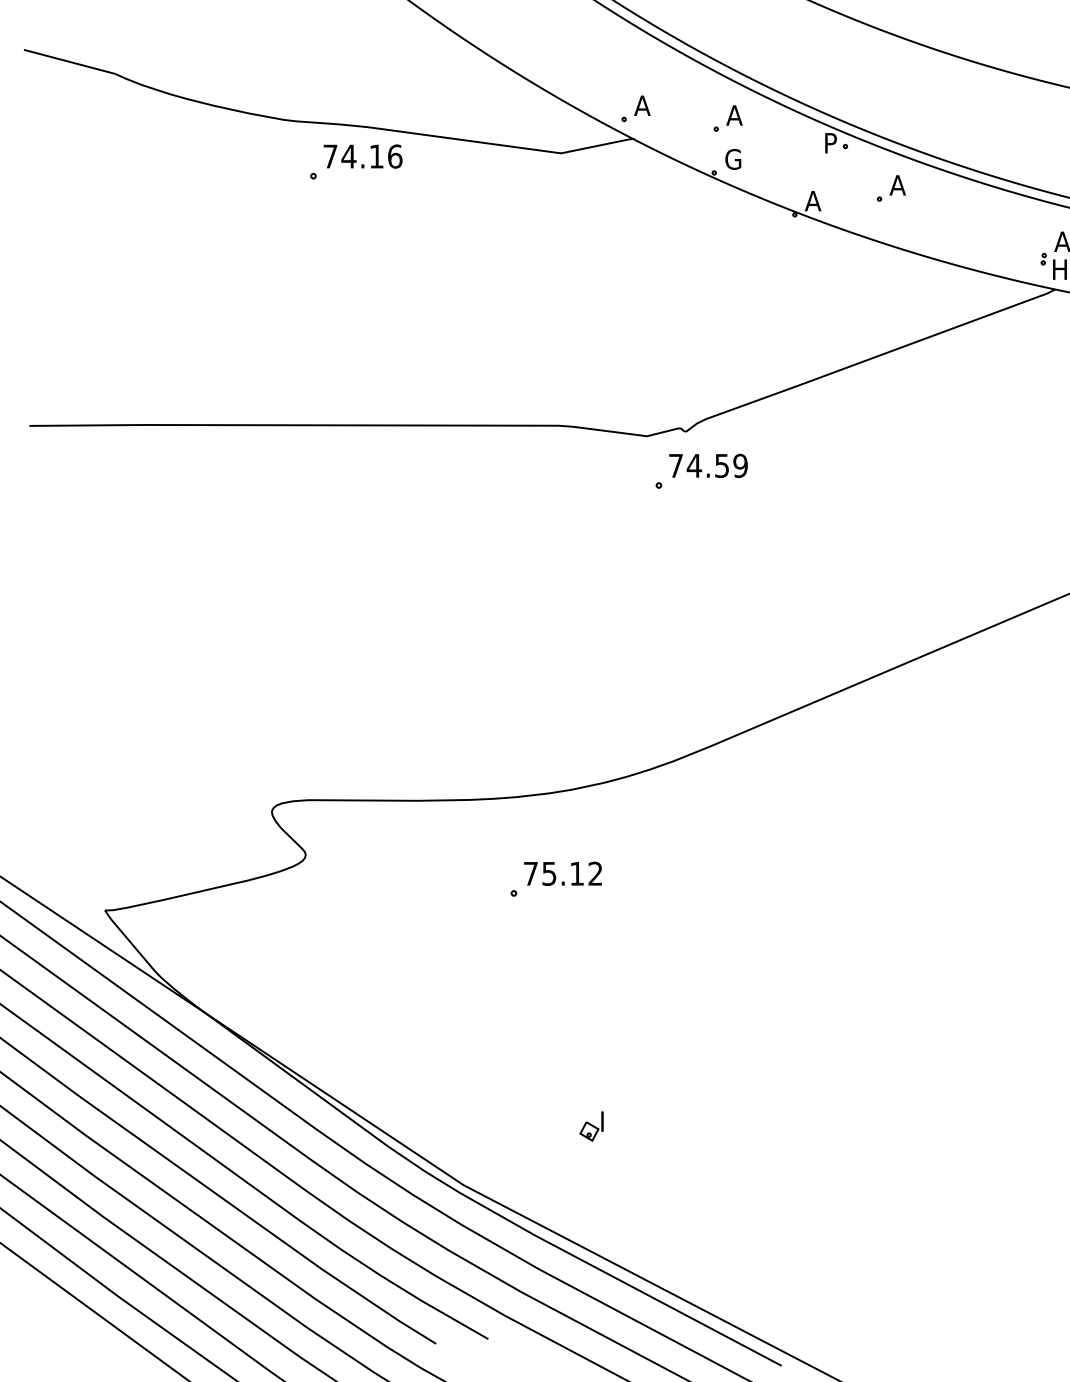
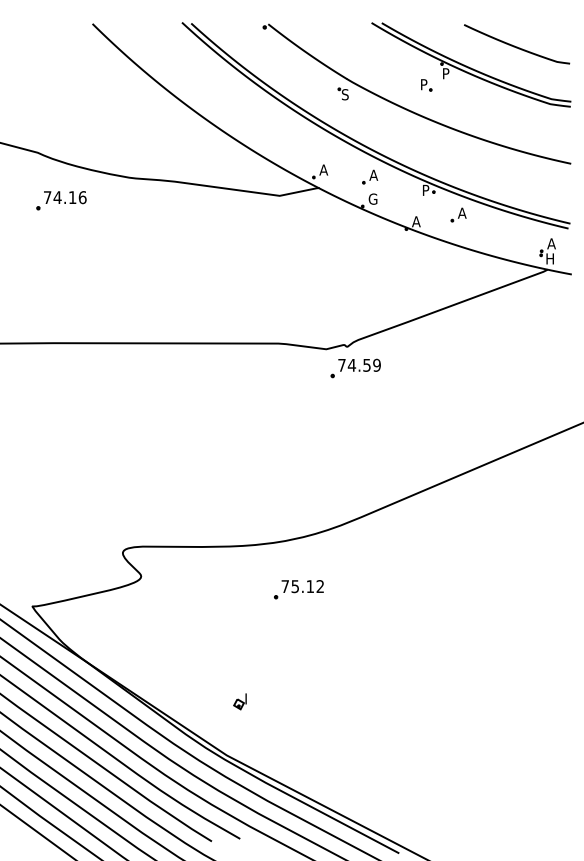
part: (356, 161) -> (61, 200), moved
part: (555, 879) -> (298, 589), moved
part: (590, 1126) -> (239, 701), moved

